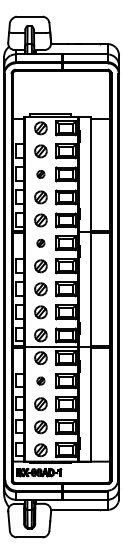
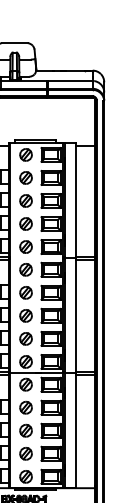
part: (40, 174) -> (25, 201), size x1.67
part: (40, 243) -> (25, 270), size x1.67
part: (40, 380) -> (25, 407), size x1.67

